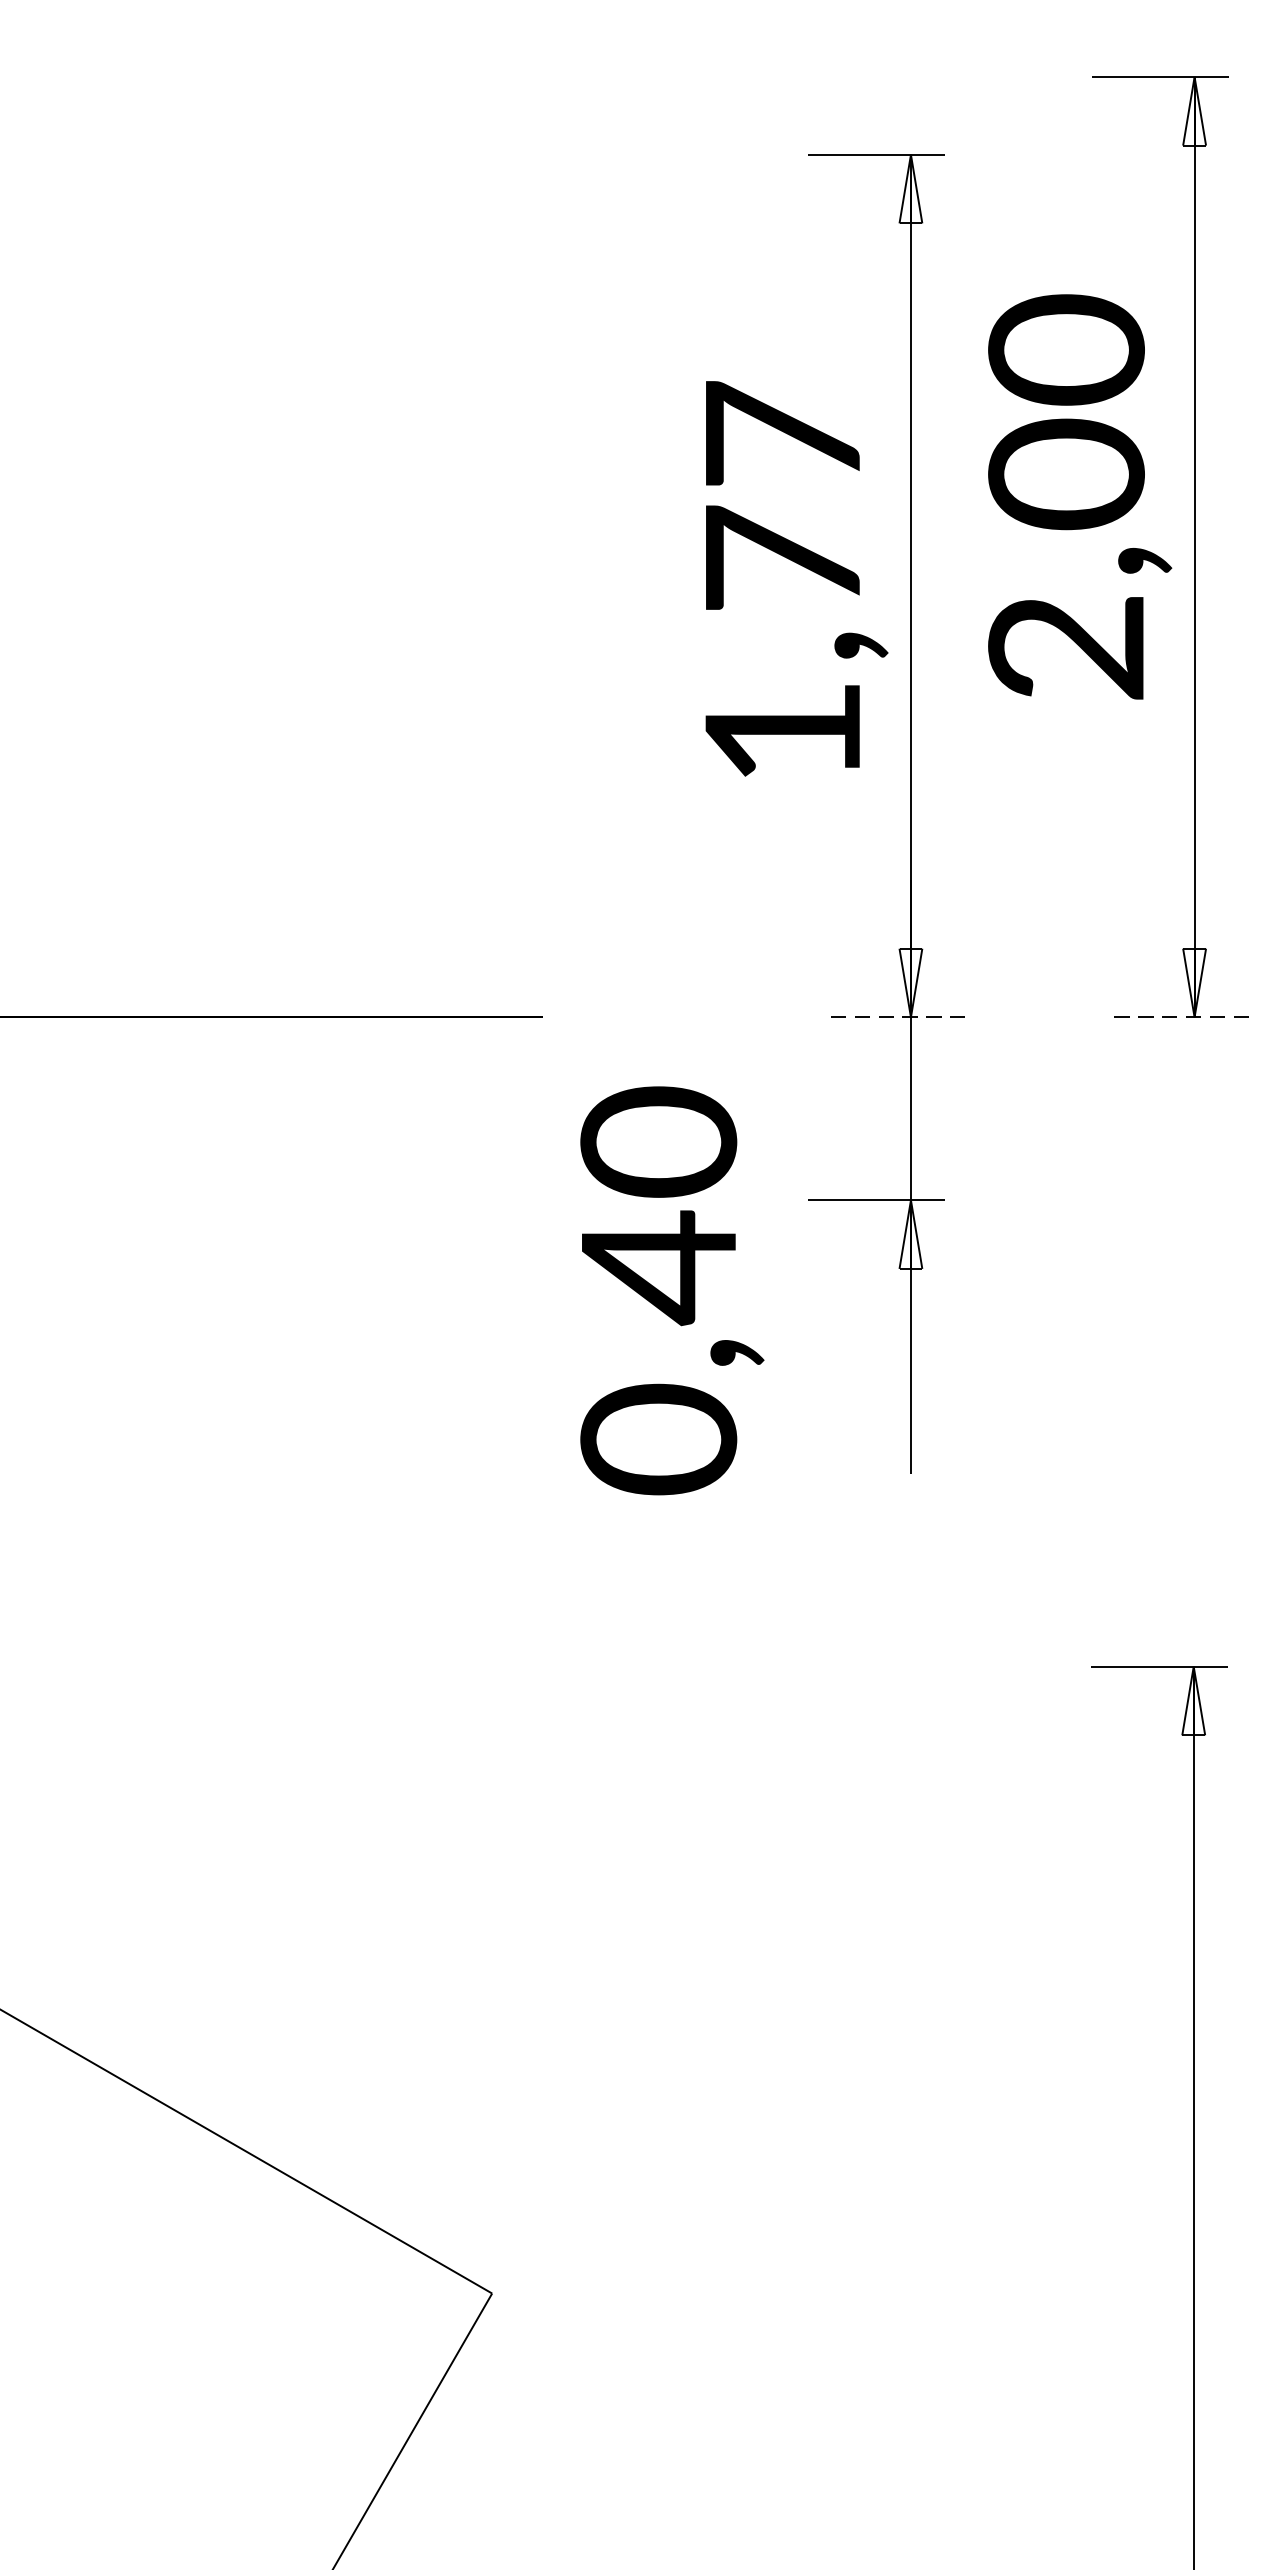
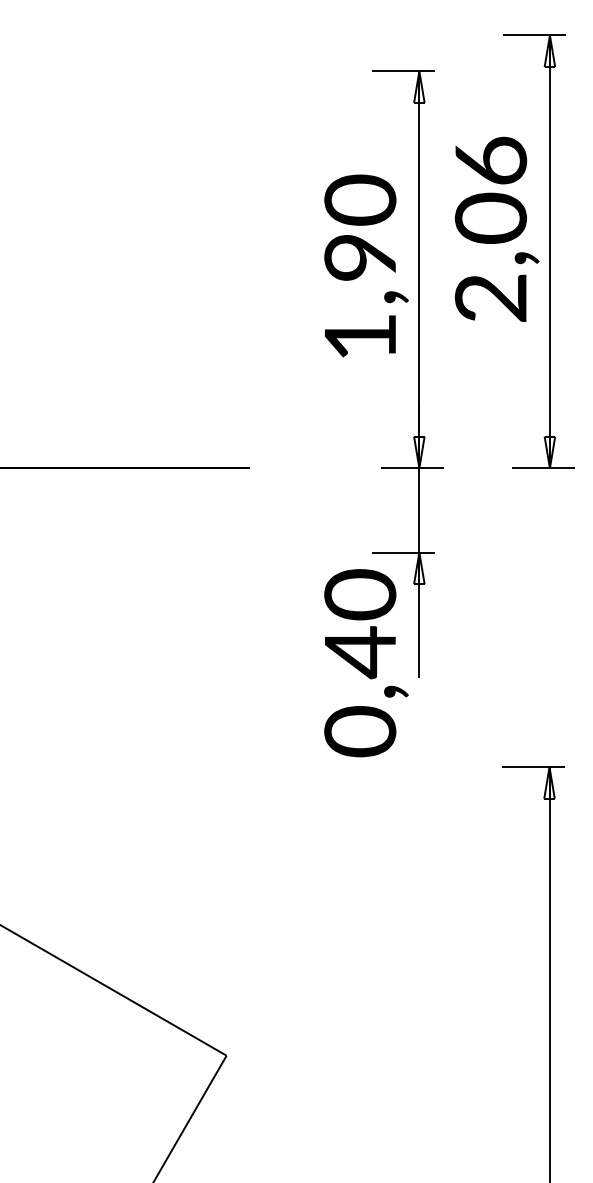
text: (1065, 348) -> (490, 160), 2,00 -> 2,06
text: (783, 494) -> (360, 227), 1,77 -> 1,90
line: (896, 1017) -> (412, 468), dashed -> solid
line: (1180, 1017) -> (543, 468), dashed -> solid
text: (672, 1291) -> (366, 663), moved

